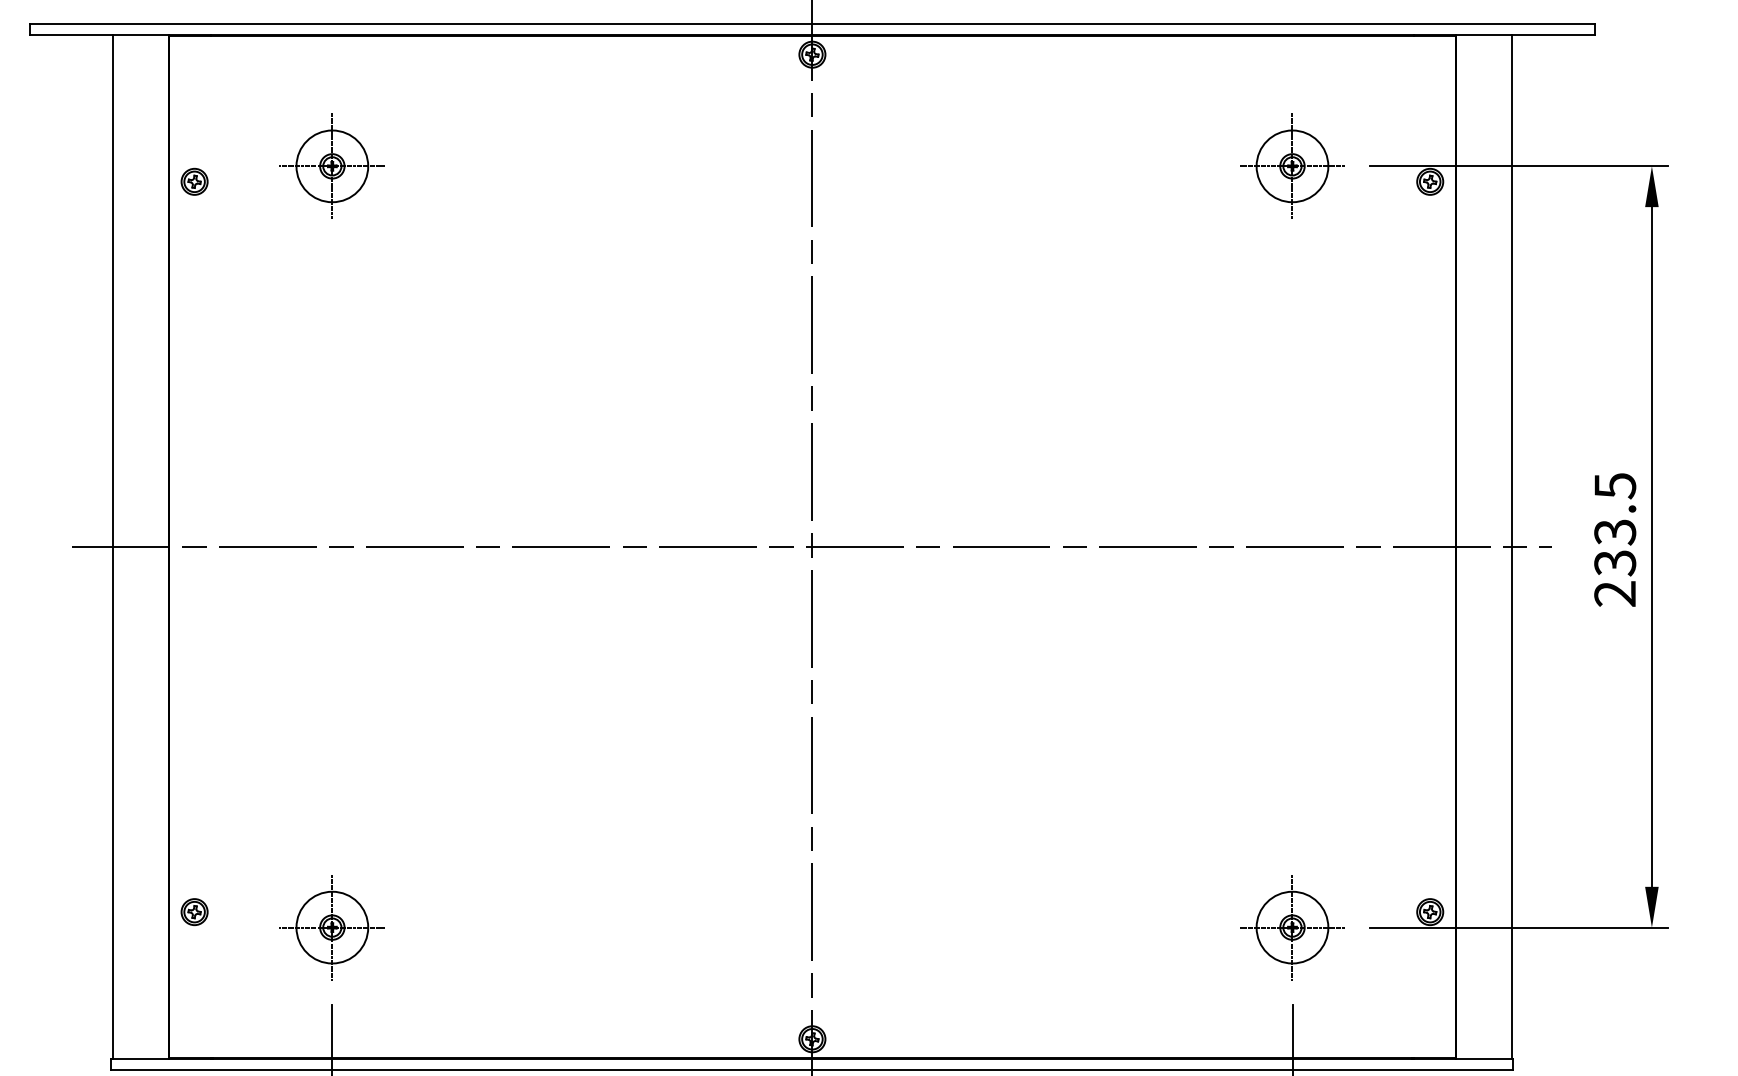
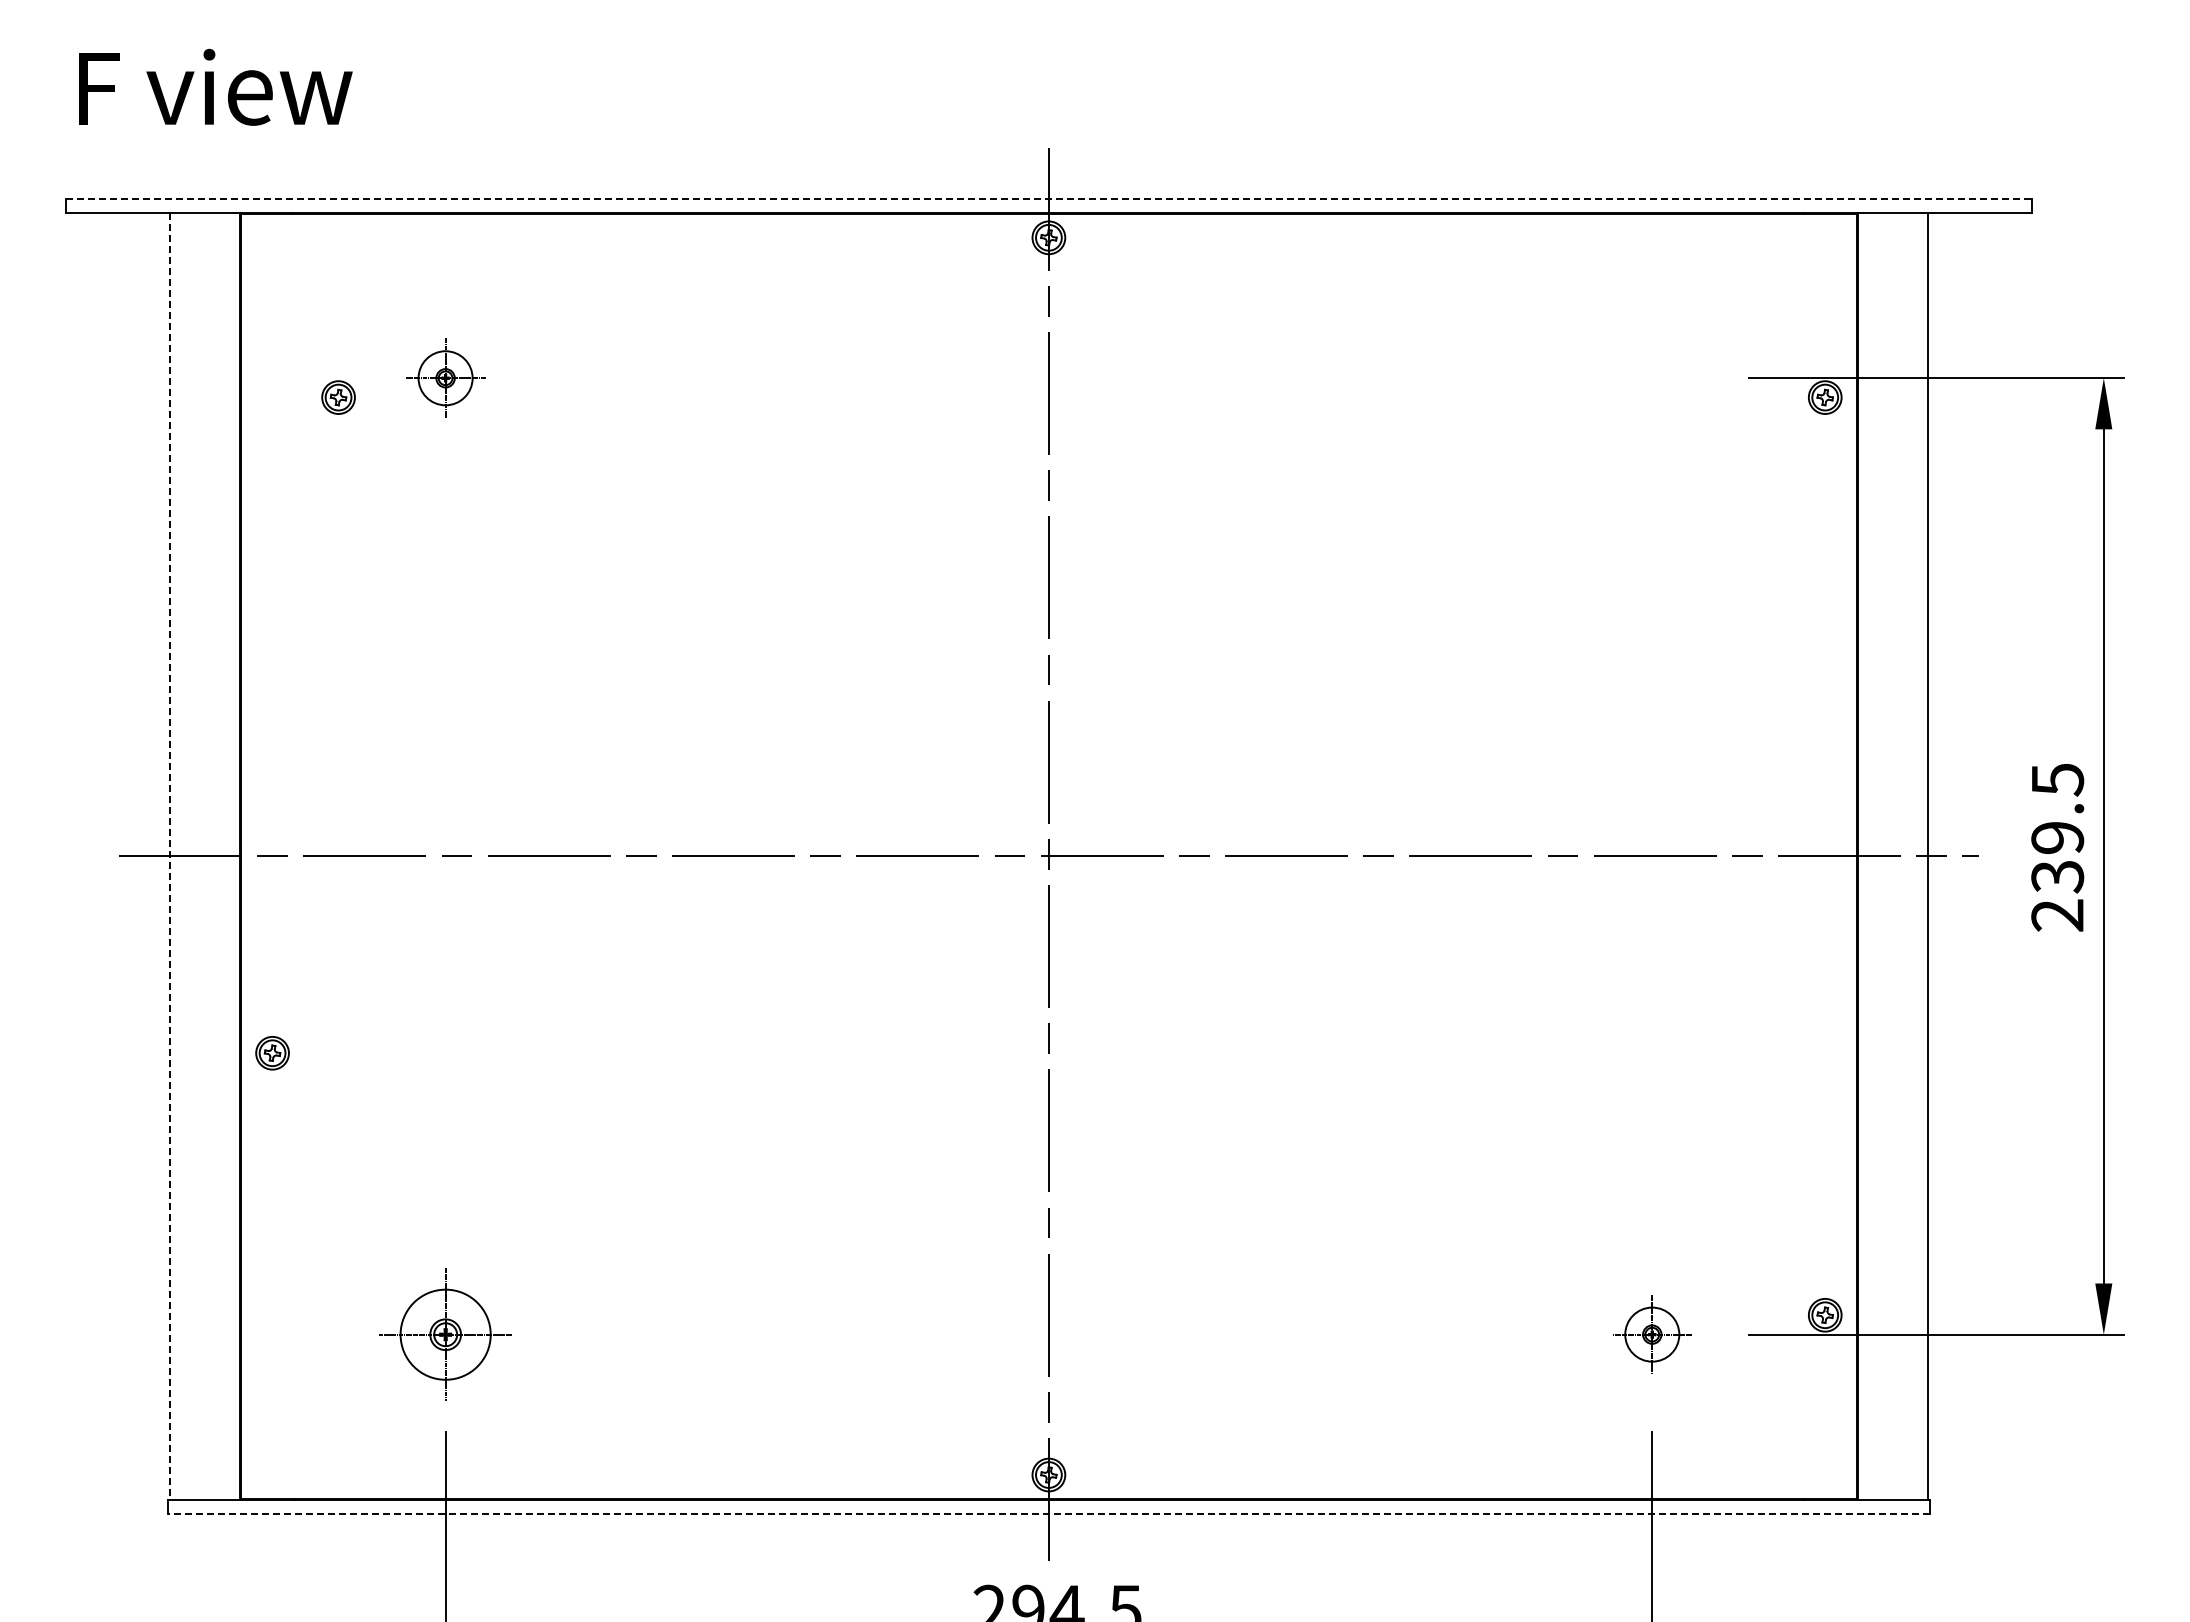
line: (812, 23) -> (1049, 198), solid -> dashed
part: (332, 166) -> (445, 378), size x0.6
part: (1292, 166) -> (1652, 378), removed
part: (194, 181) -> (338, 397), moved
text: (1615, 532) -> (2057, 838), 233.5 -> 239.5
line: (113, 547) -> (170, 856), solid -> dashed
part: (194, 912) -> (272, 1053), moved
part: (1292, 927) -> (1652, 1334), size x0.6
line: (812, 1069) -> (1048, 1513), solid -> dashed

